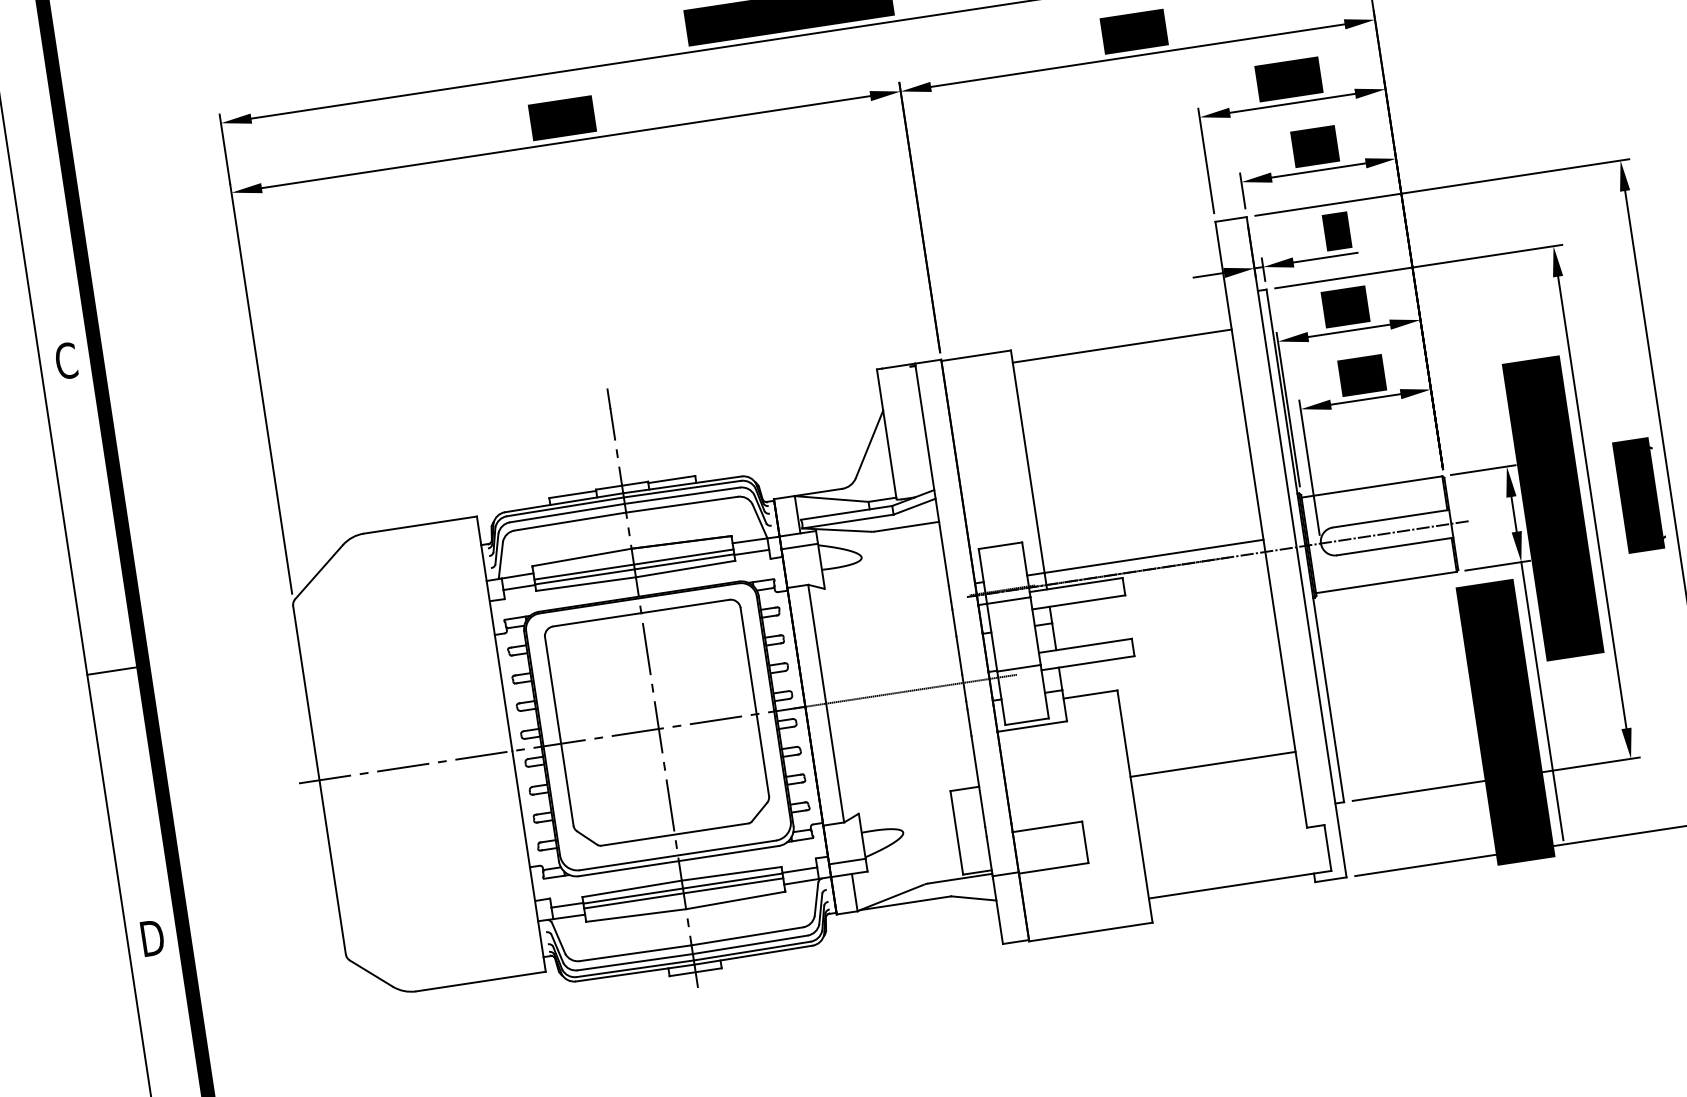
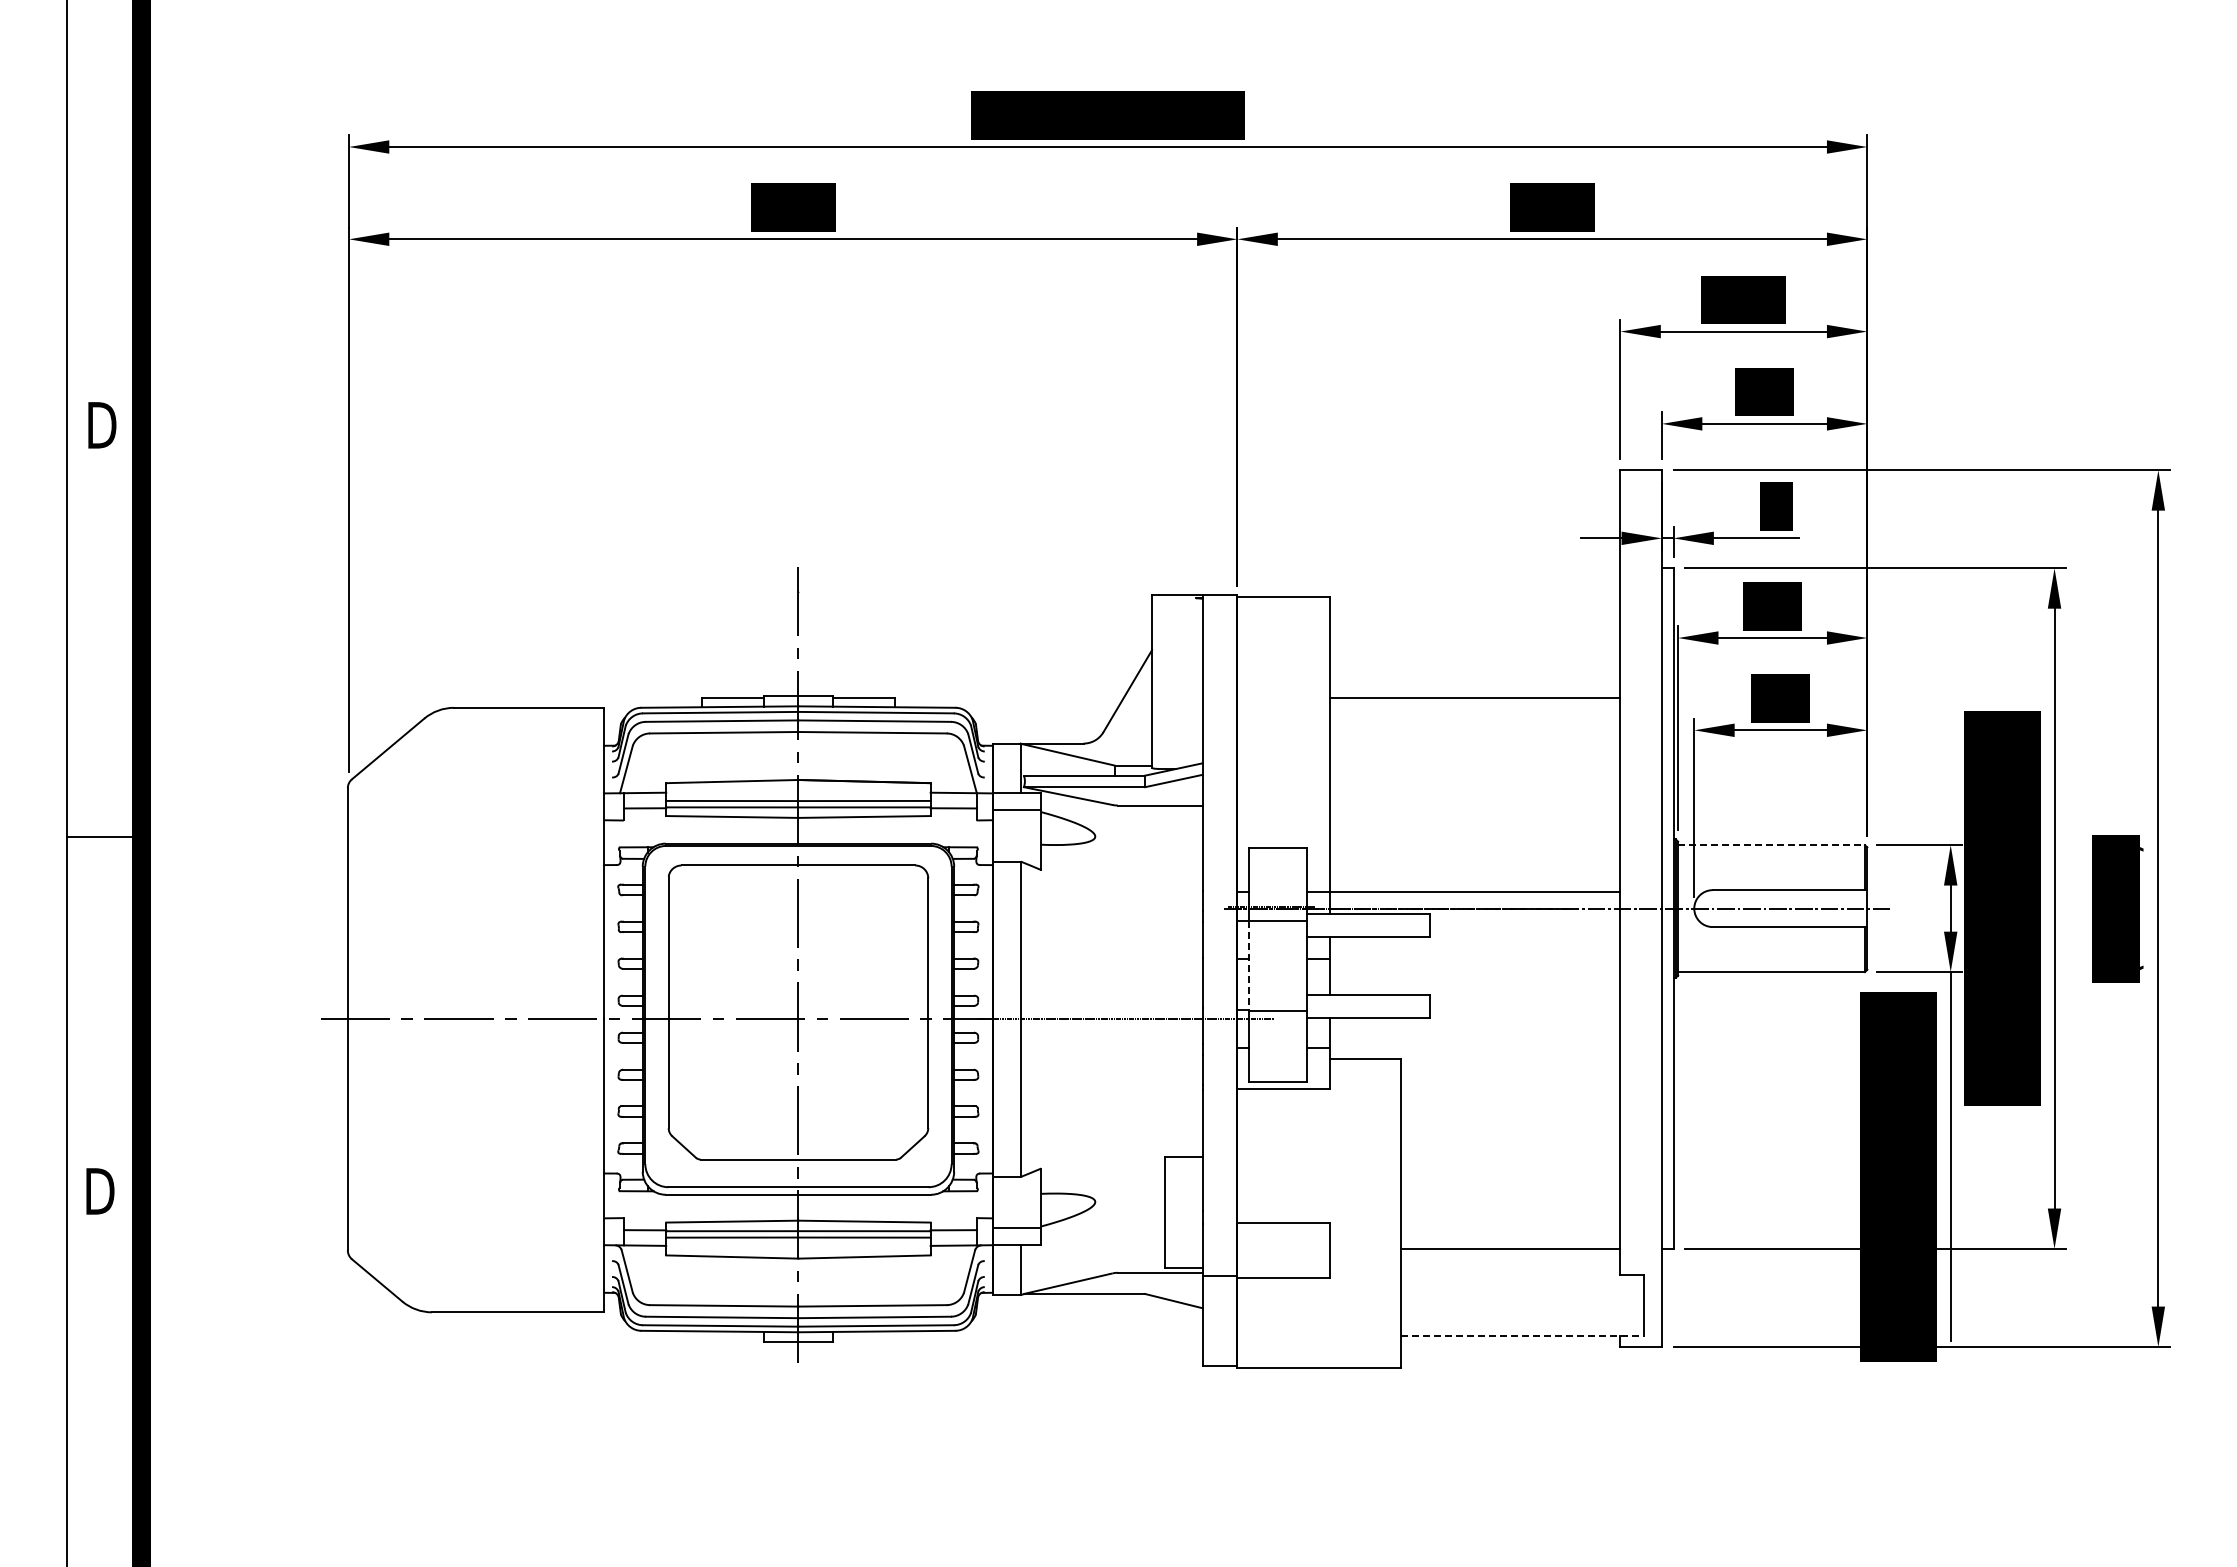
line: (1121, 346) -> (1474, 698), moved
text: (67, 361) -> (102, 425), C -> D
line: (1372, 487) -> (1772, 845), solid -> dashed
line: (992, 637) -> (1249, 966), solid -> dashed
line: (1212, 764) -> (1510, 1249), moved
line: (1240, 884) -> (1522, 1335), solid -> dashed

